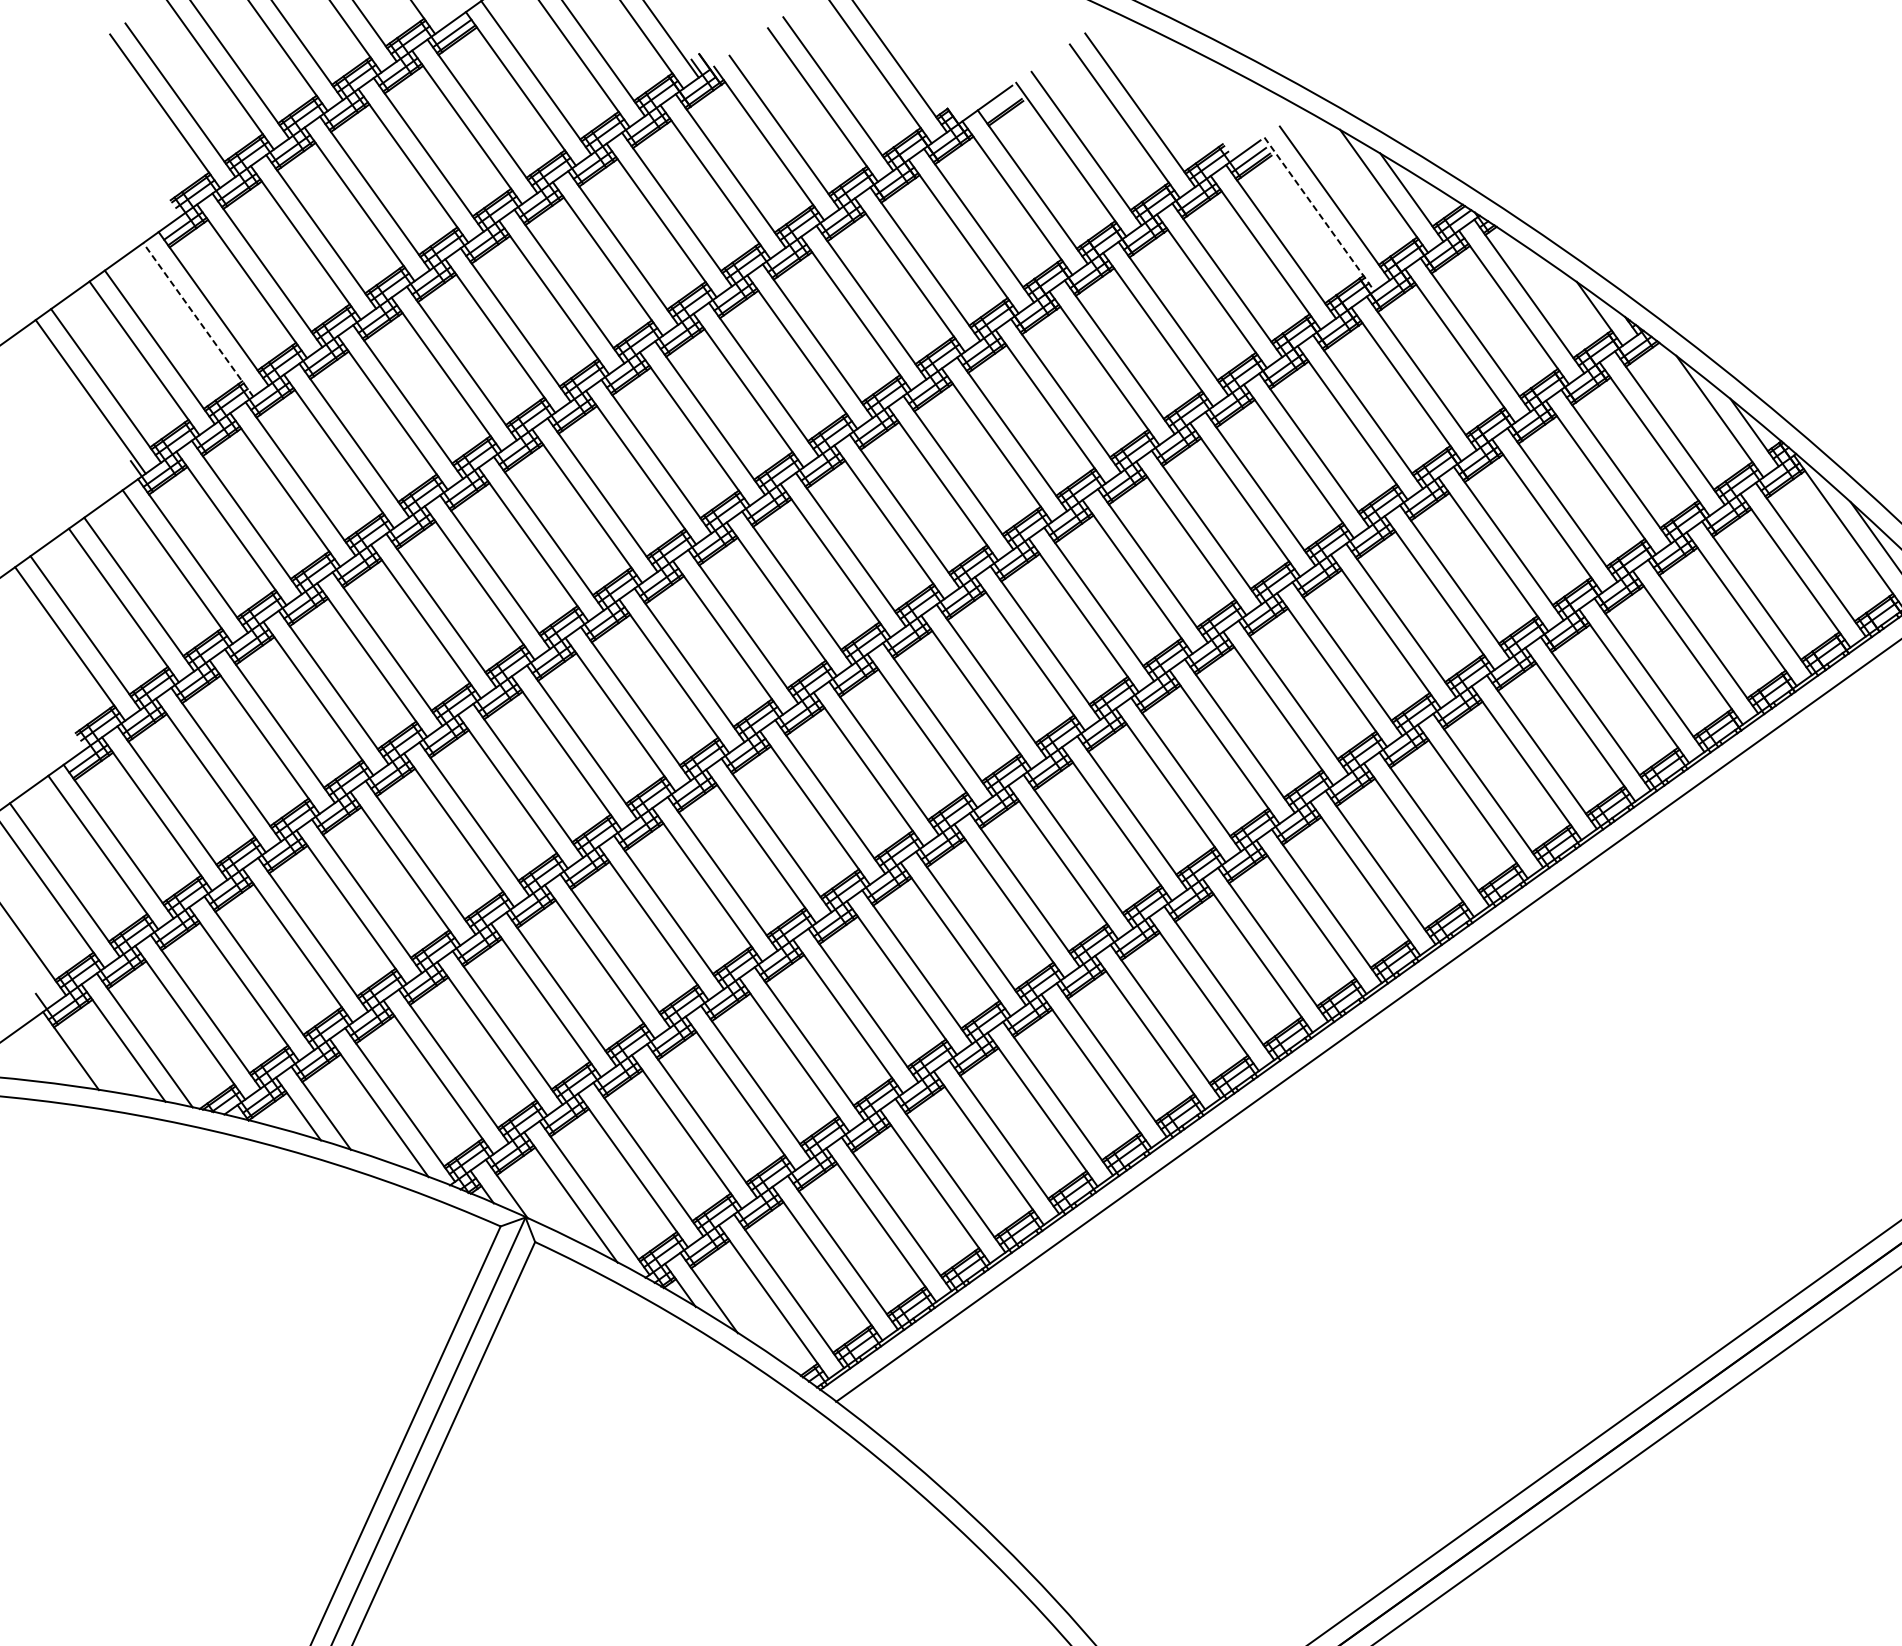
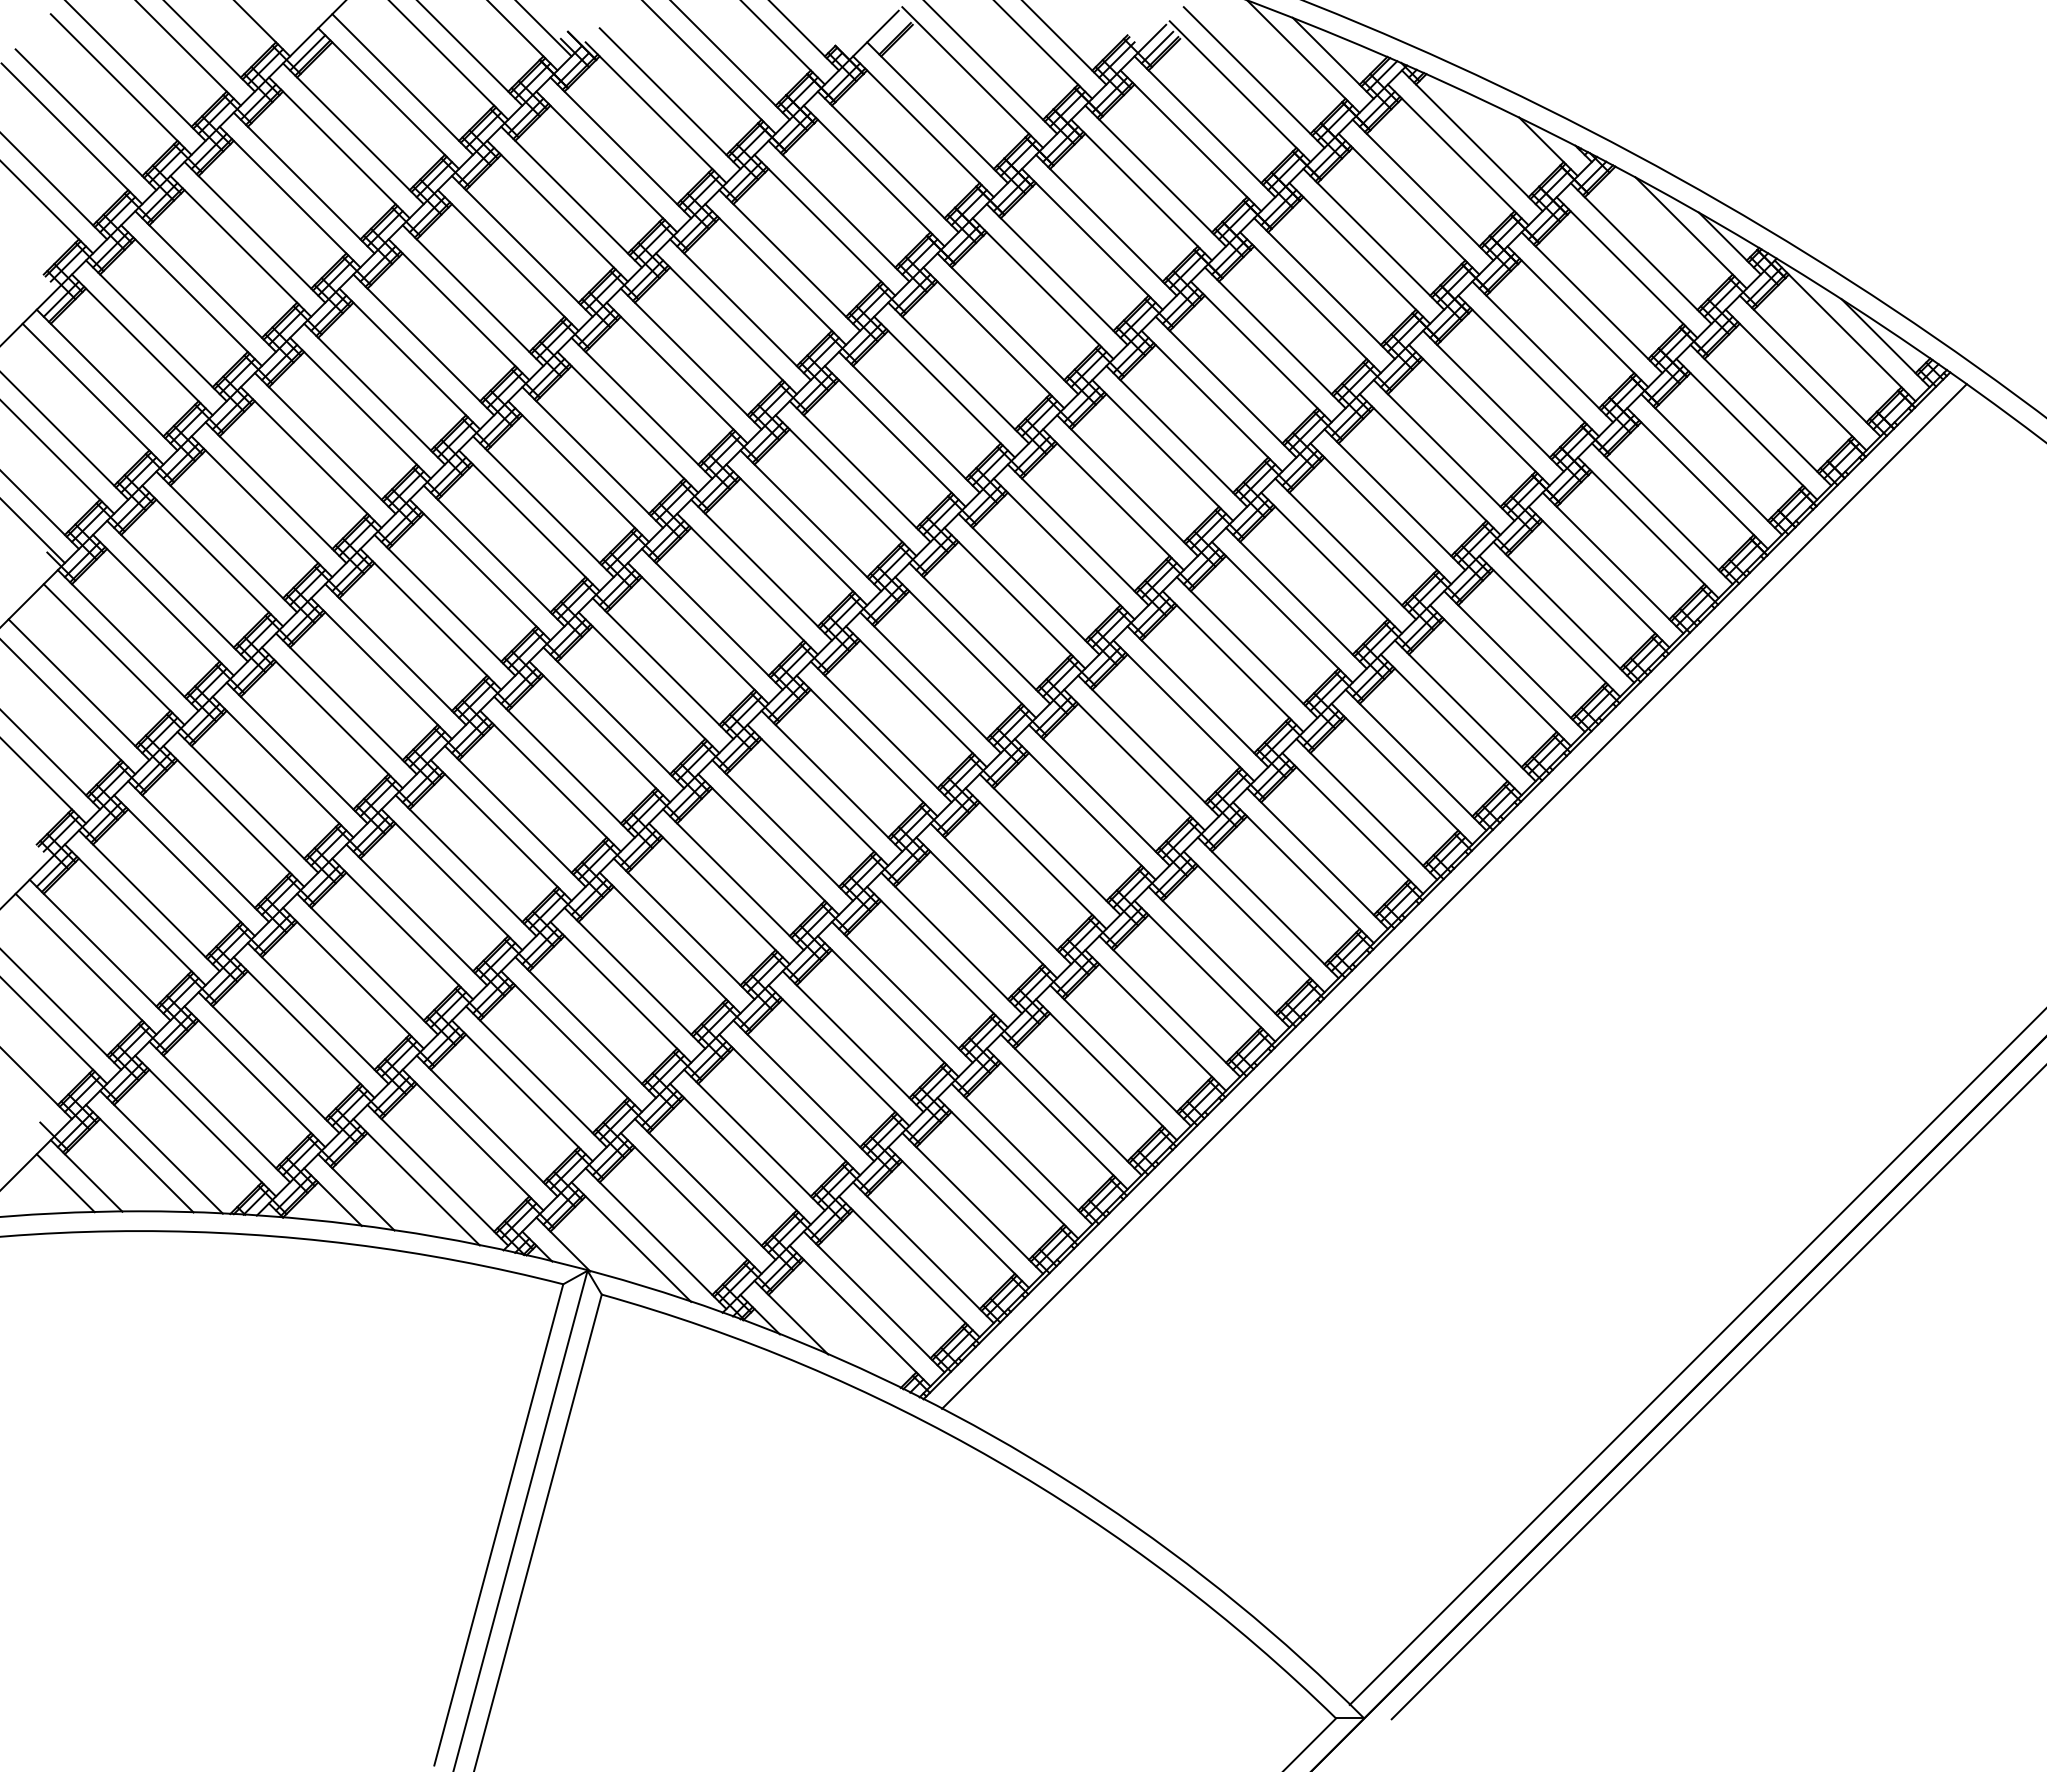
line: (1319, 214) -> (1240, 91), dashed -> solid
line: (198, 320) -> (93, 394), dashed -> solid
line: (50, 1054) -> (65, 1183), added

